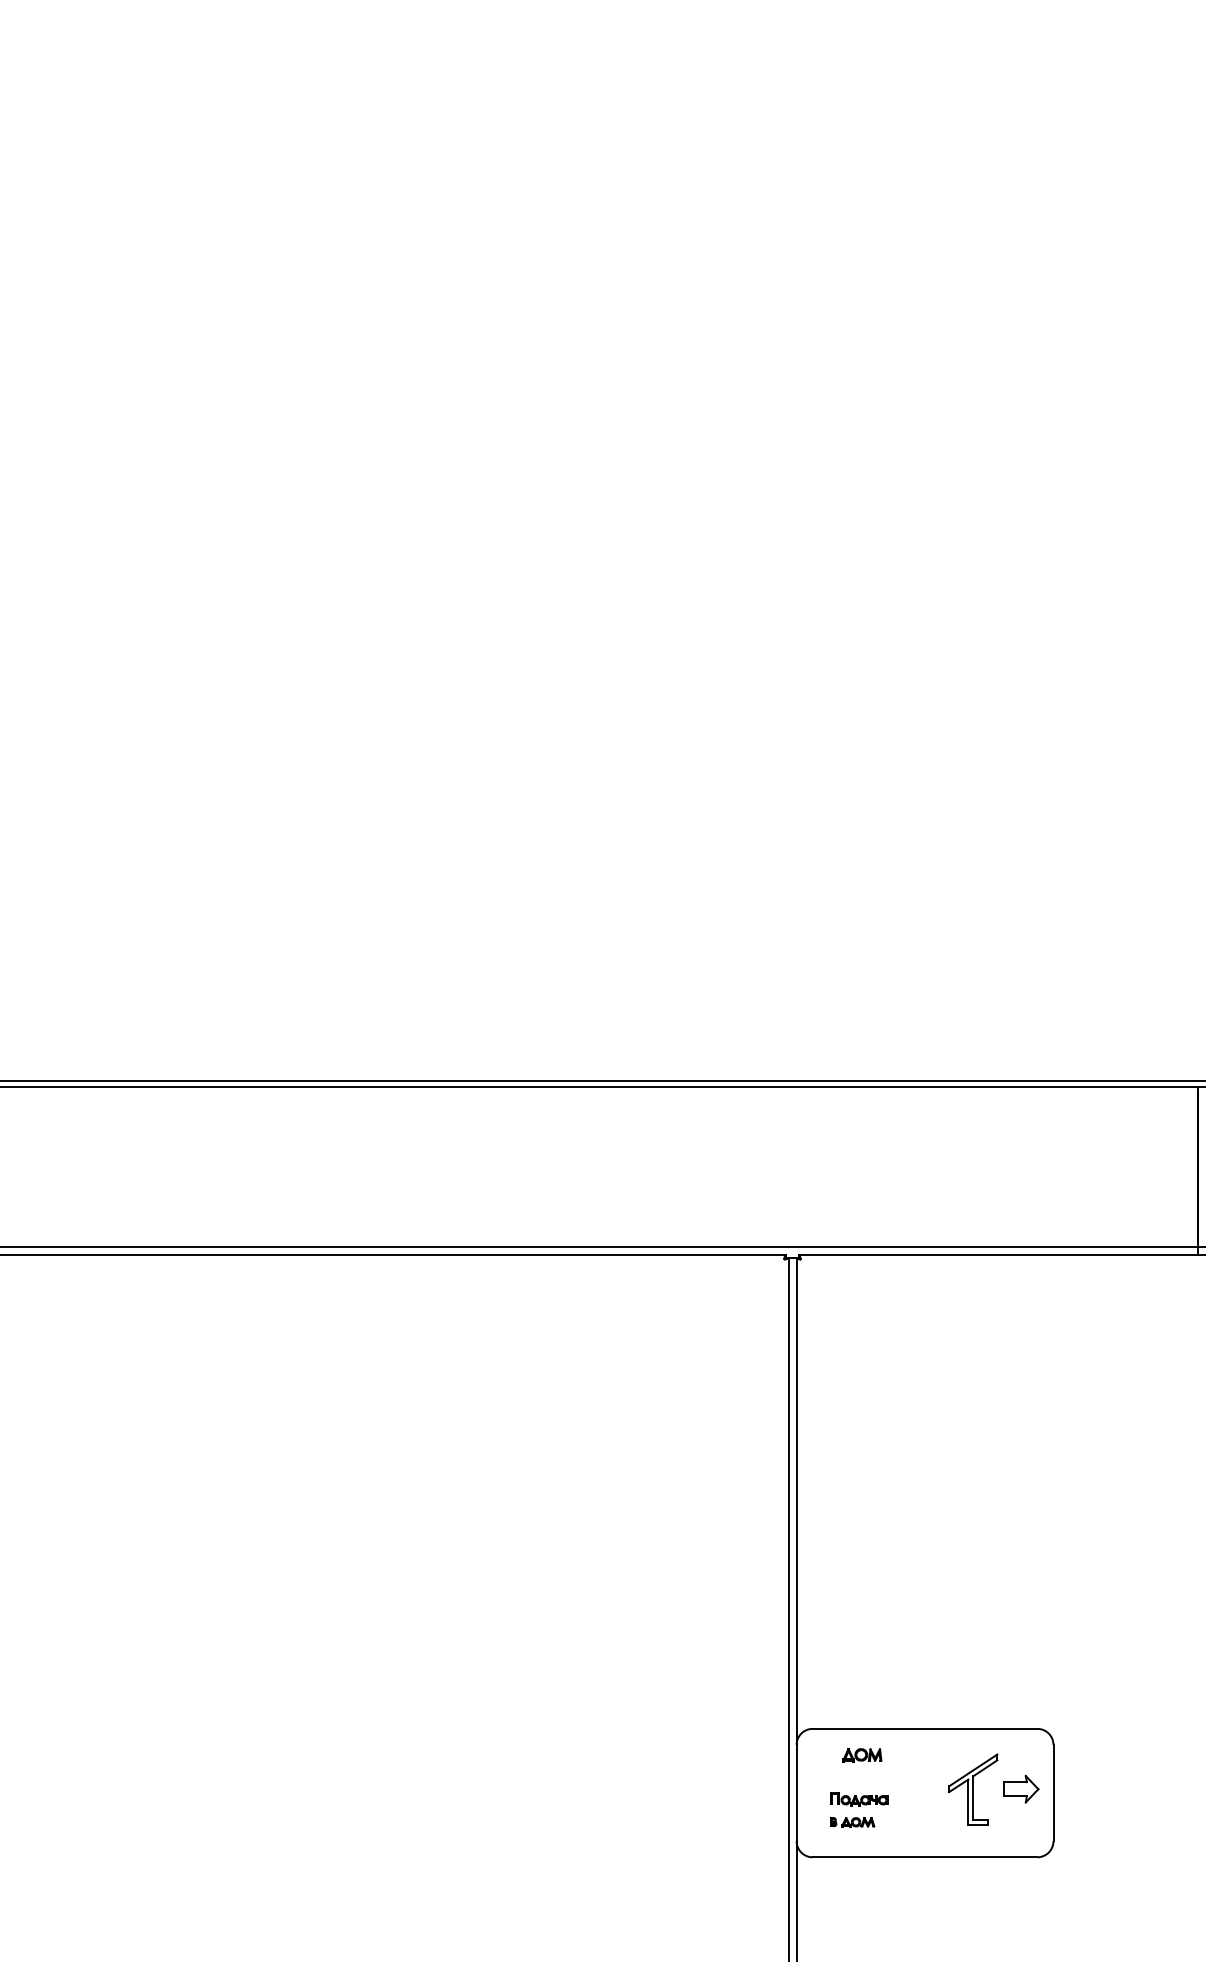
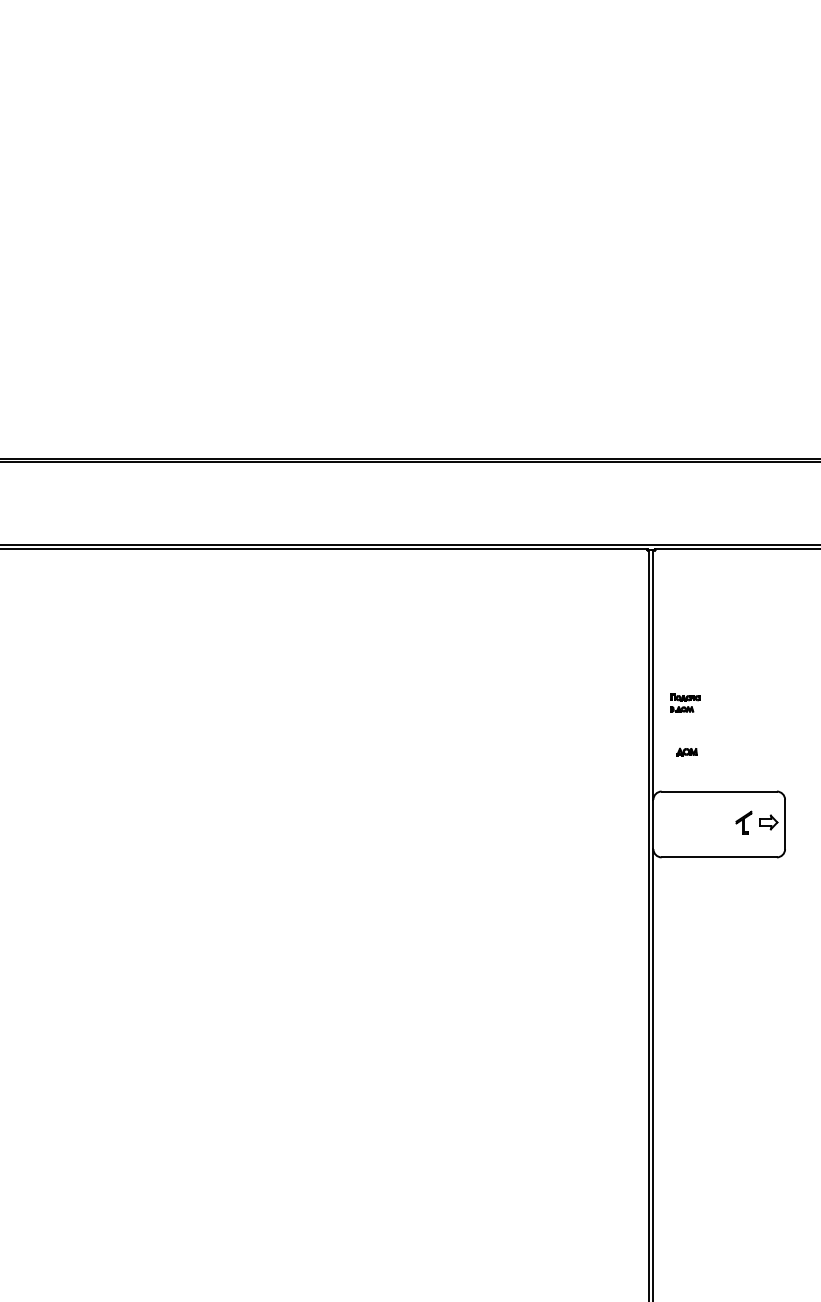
part: (861, 1754) -> (686, 751), moved
part: (972, 1789) -> (743, 822), size x0.6
part: (859, 1808) -> (685, 702), moved

